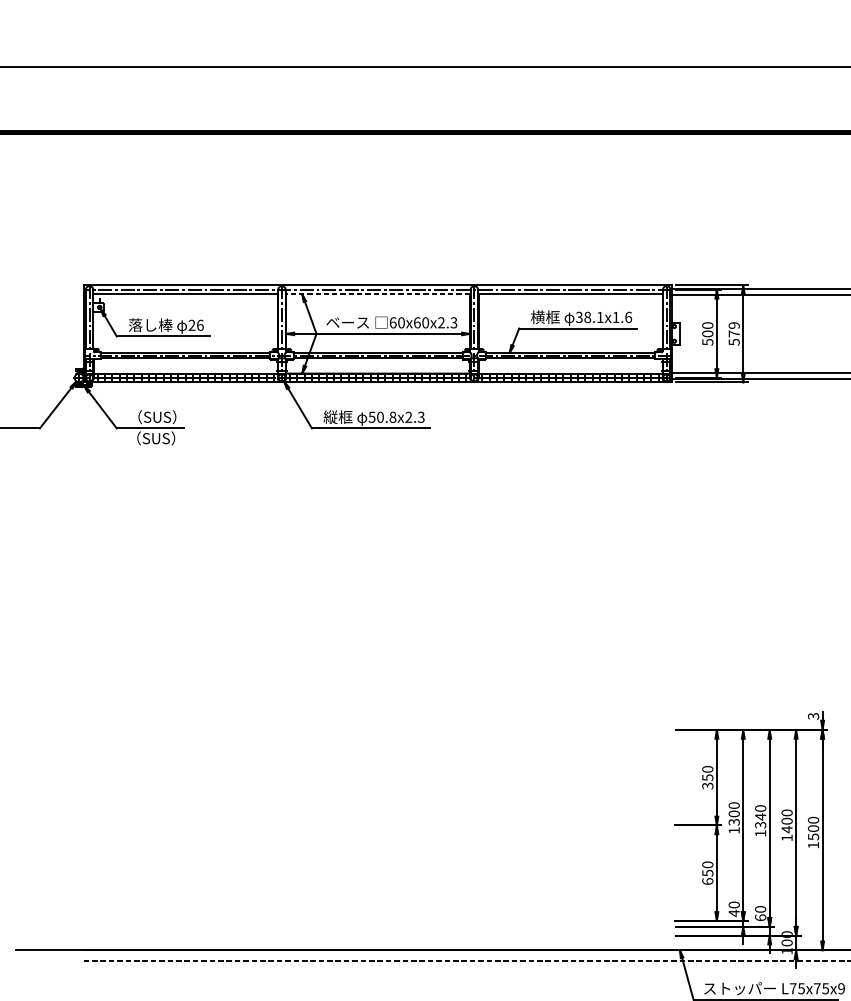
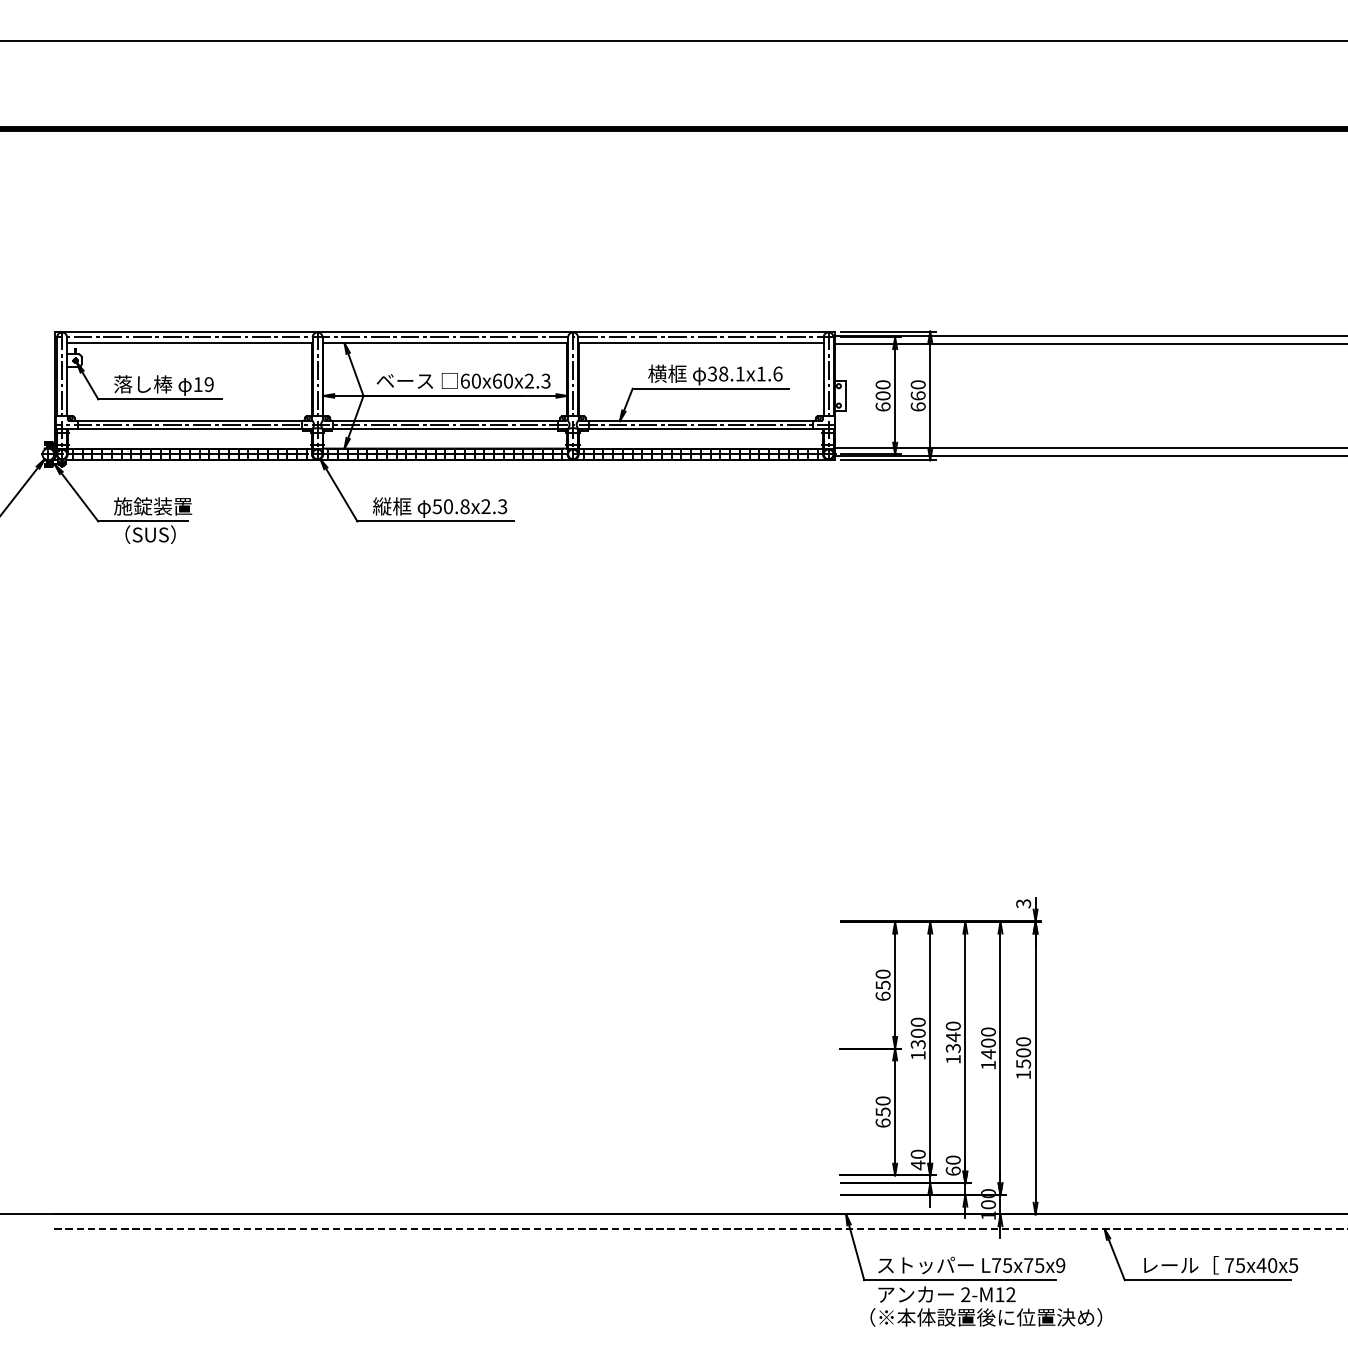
line: (378, 294) -> (445, 343), dashed -> solid
text: (196, 325) -> (203, 384), 26 -> 19
text: (733, 333) -> (917, 395), 579 -> 660
text: (707, 341) -> (882, 406), 500 -> 600
text: (158, 417) -> (153, 506), （SUS） -> 施錠装置
text: (707, 786) -> (882, 996), 350 -> 650

